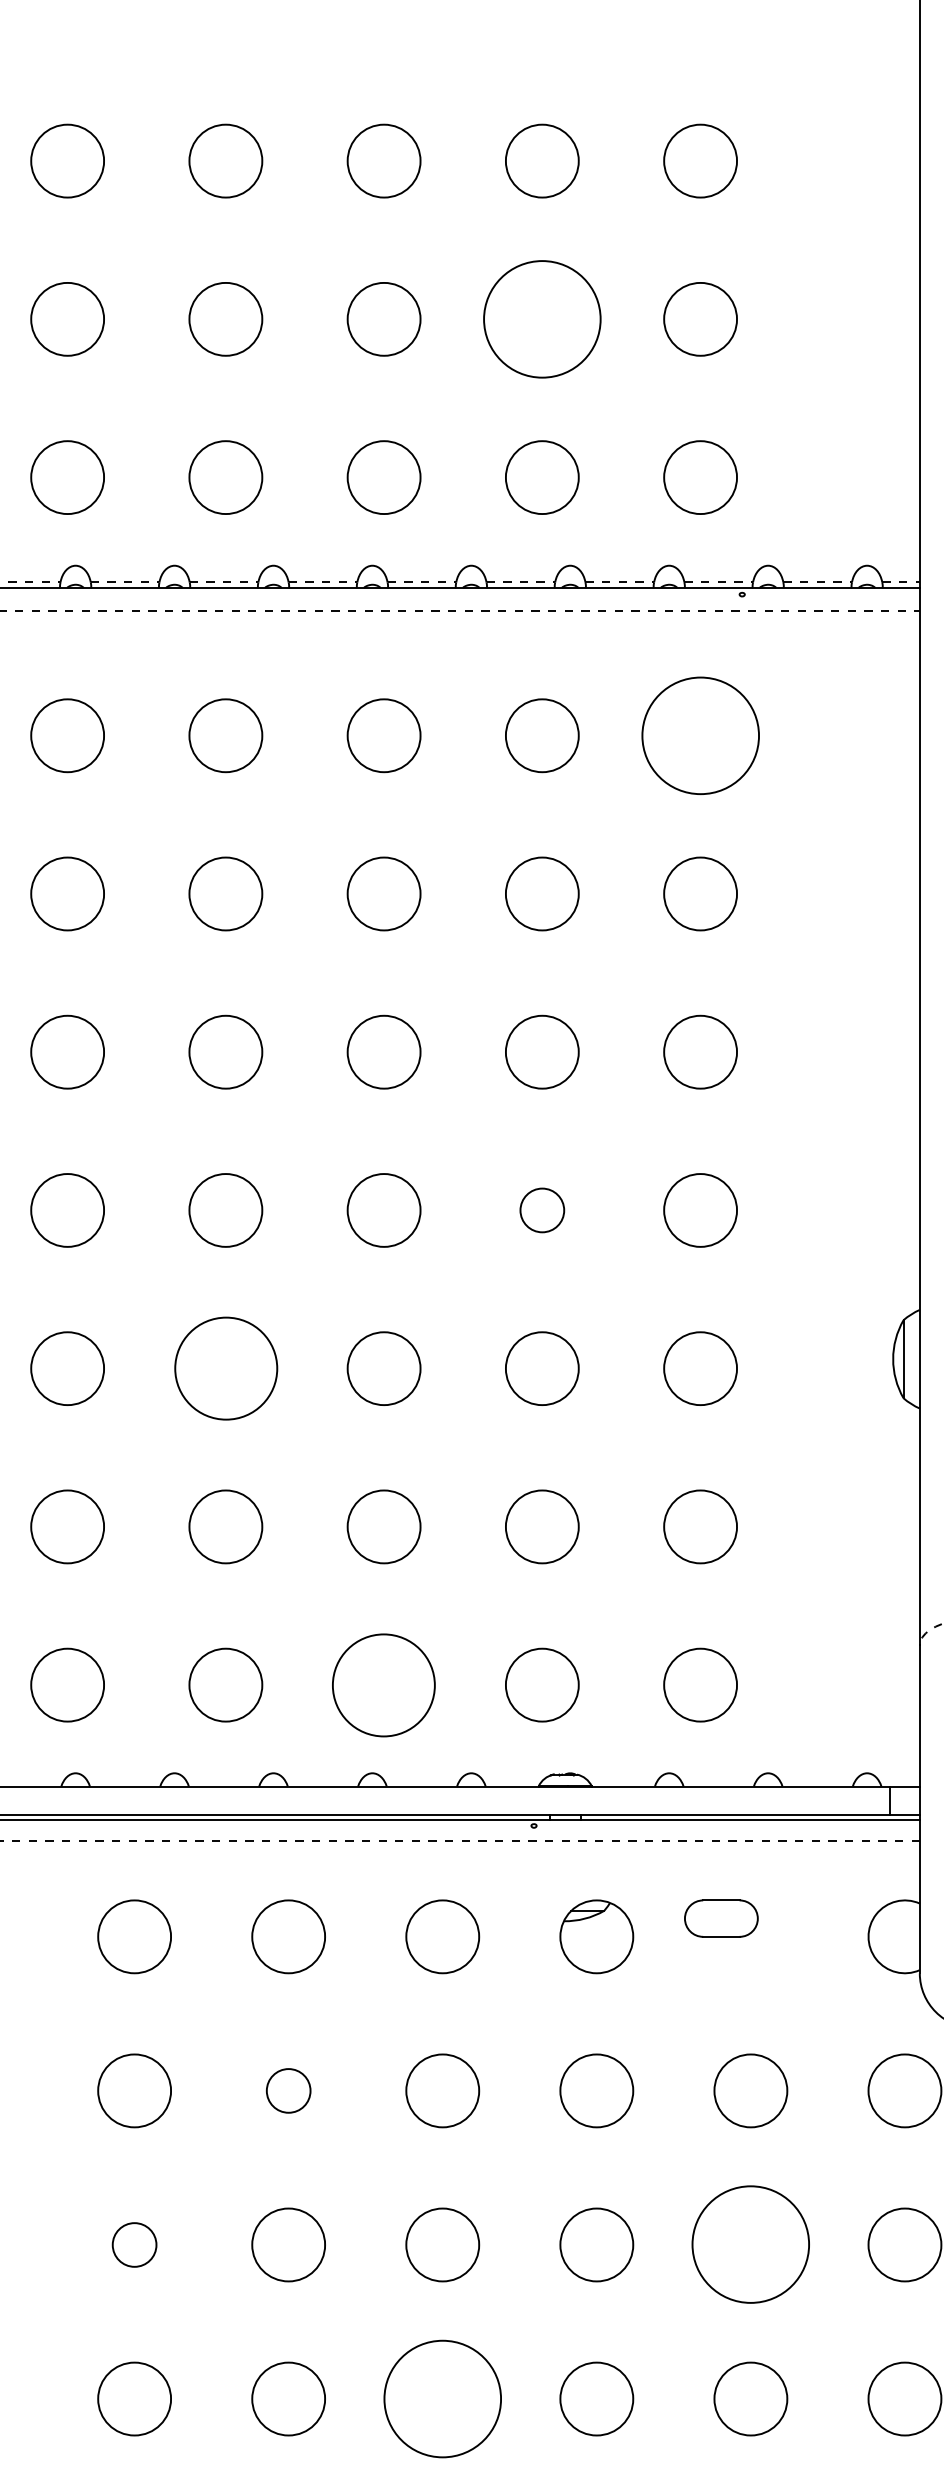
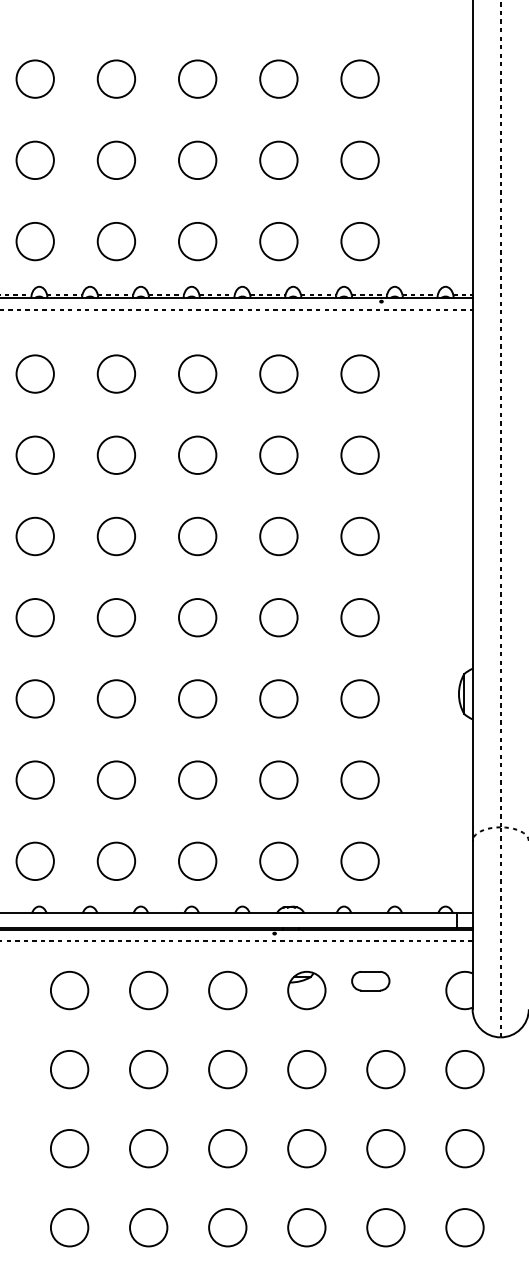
circle: (541, 319) -> (278, 160), size x0.62
circle: (699, 734) -> (359, 373), size x0.62
circle: (541, 1210) -> (278, 617), size x1.67
circle: (223, 1367) -> (115, 698), size x0.71
circle: (383, 1683) -> (197, 860), size x0.71
circle: (288, 2090) -> (148, 1069), size x1.67
circle: (134, 2244) -> (69, 1148), size x1.67
circle: (750, 2244) -> (385, 1148), size x0.62
circle: (442, 2398) -> (227, 1227), size x0.62

